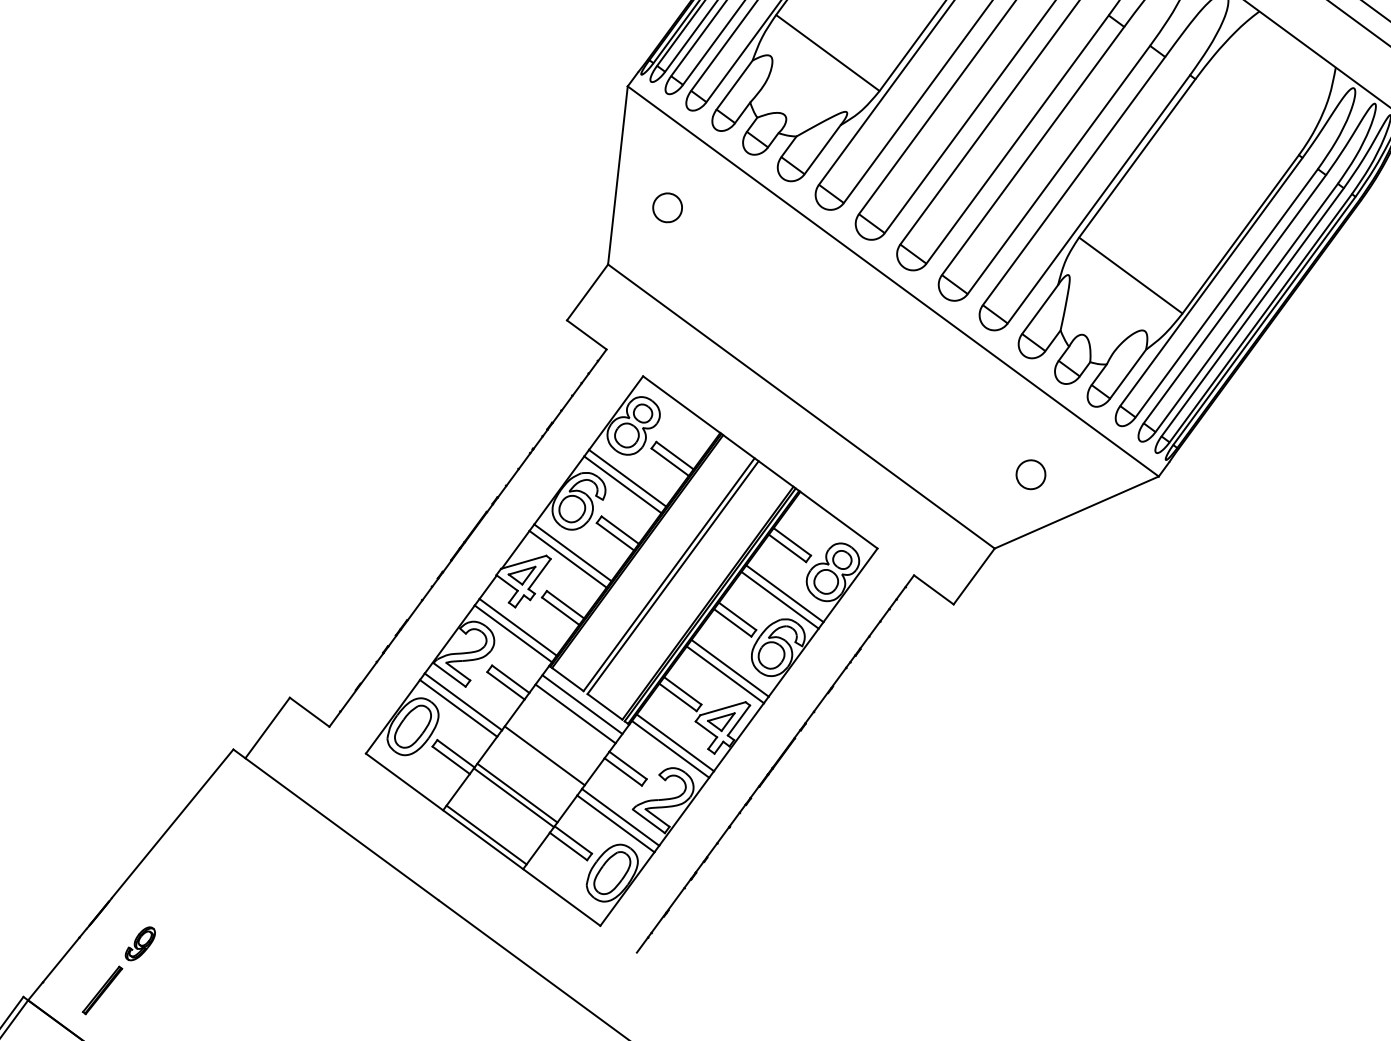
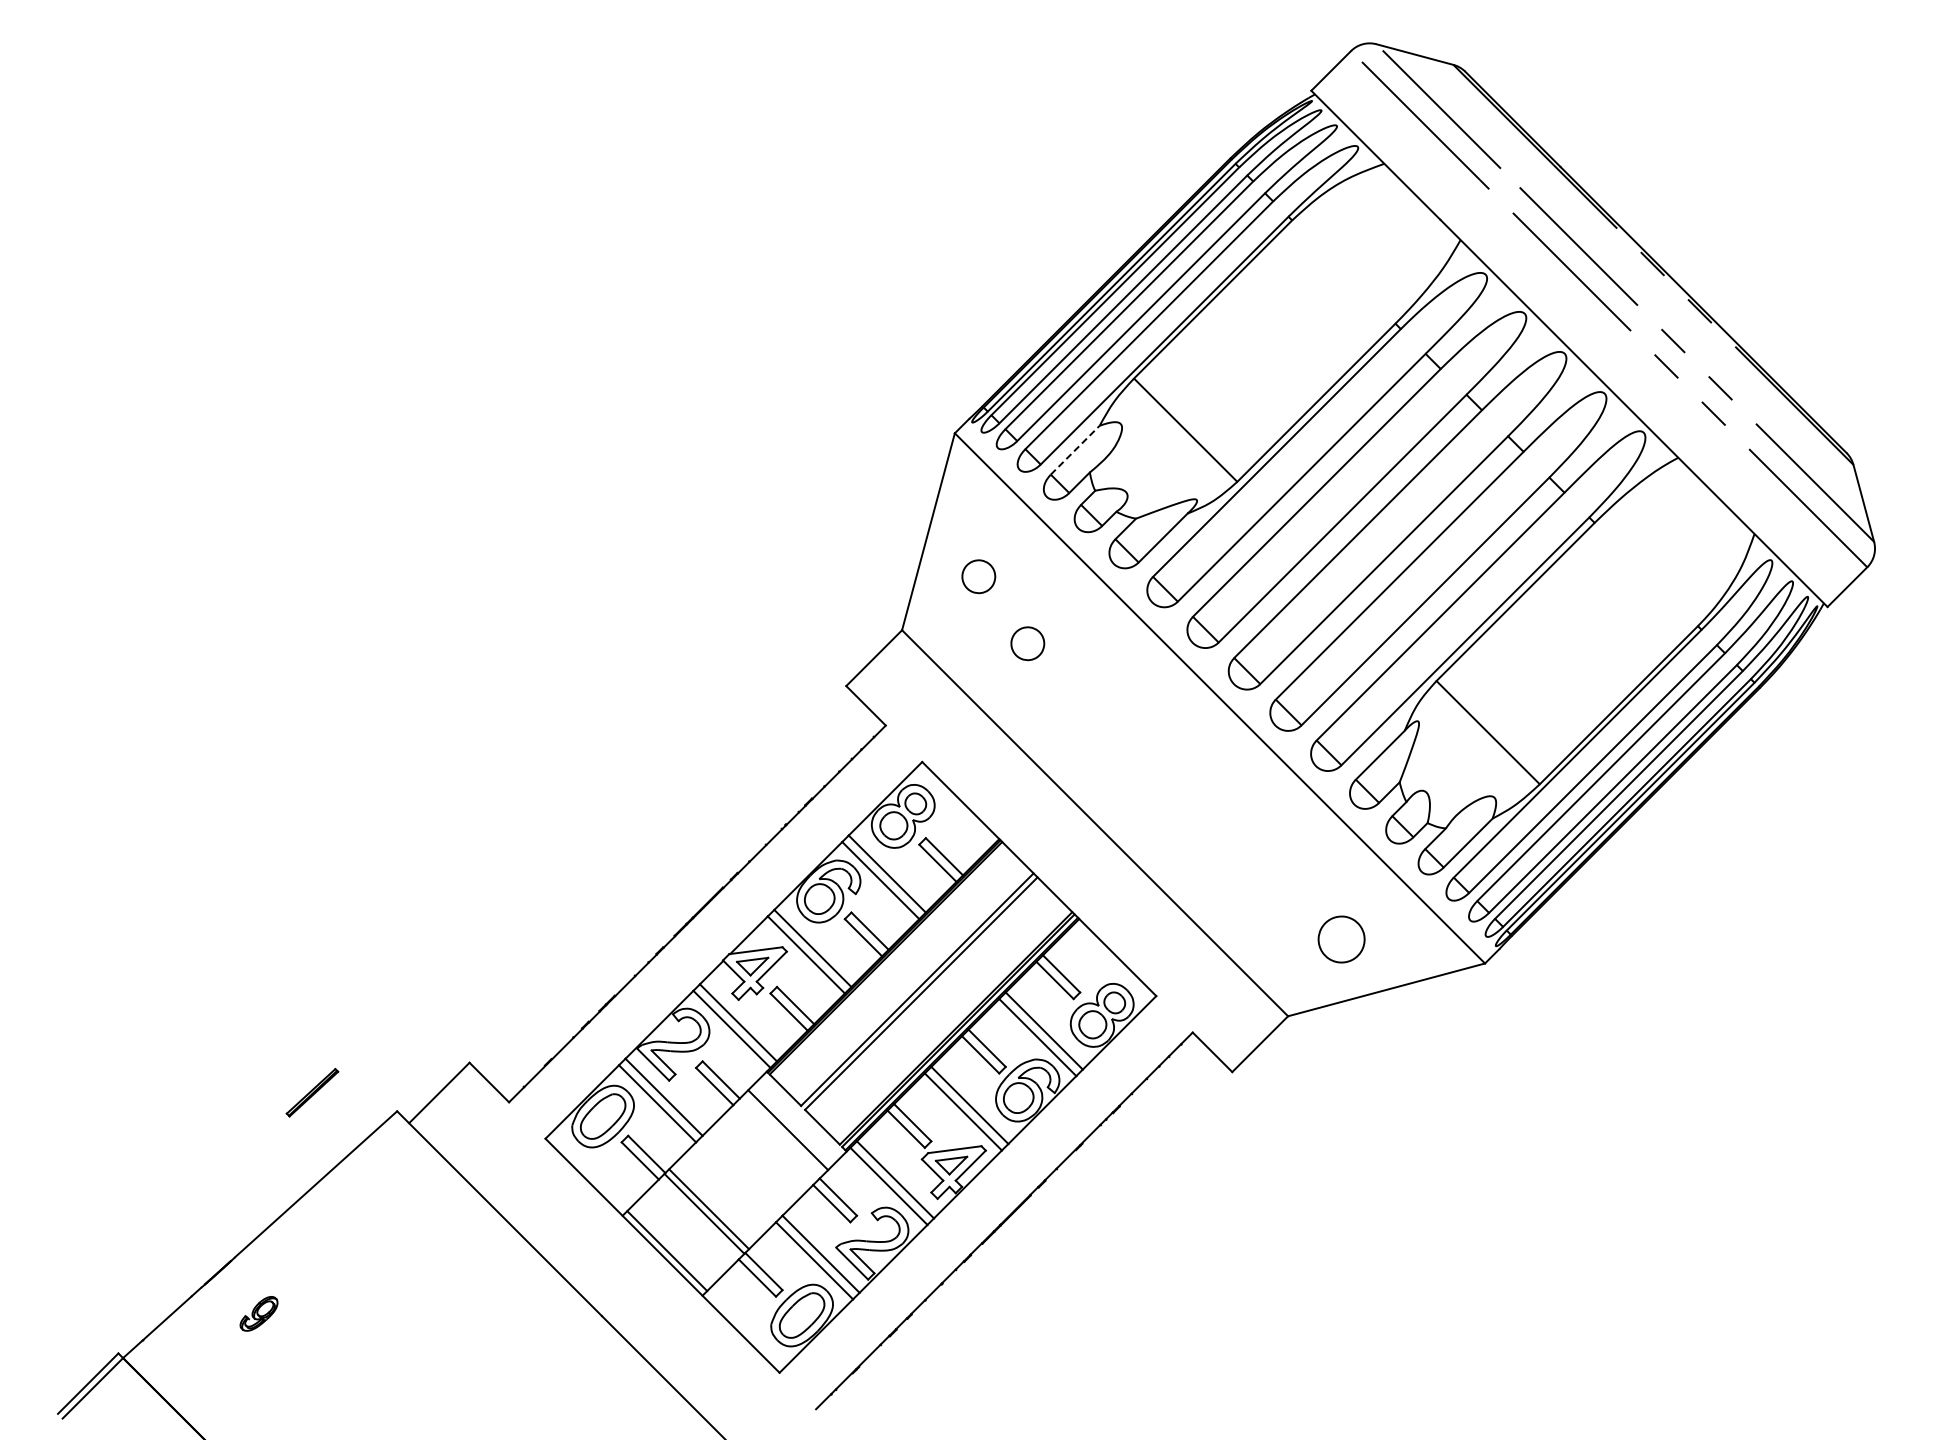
line: (734, 85) -> (1075, 450), solid -> dashed
part: (718, 259) -> (1027, 643), added
part: (1030, 474) -> (1341, 939), size x1.4
line: (582, 704) -> (797, 1120), removed
line: (544, 755) -> (746, 1171), removed
part: (102, 990) -> (312, 1092), moved

